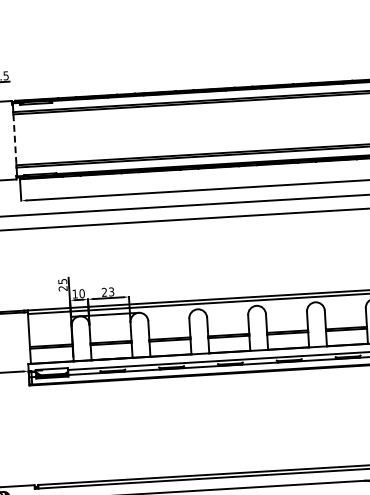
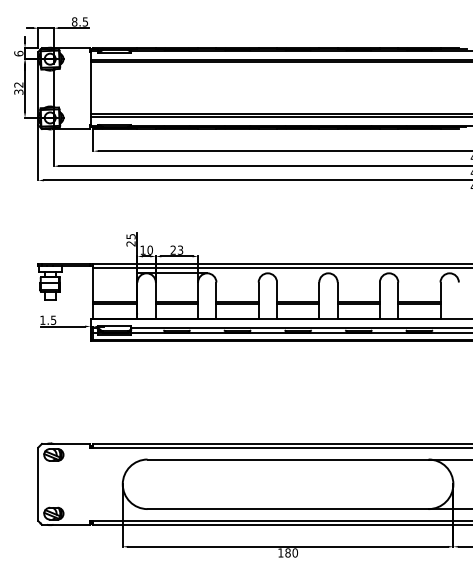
line: (14, 140) -> (90, 88), dashed -> solid

